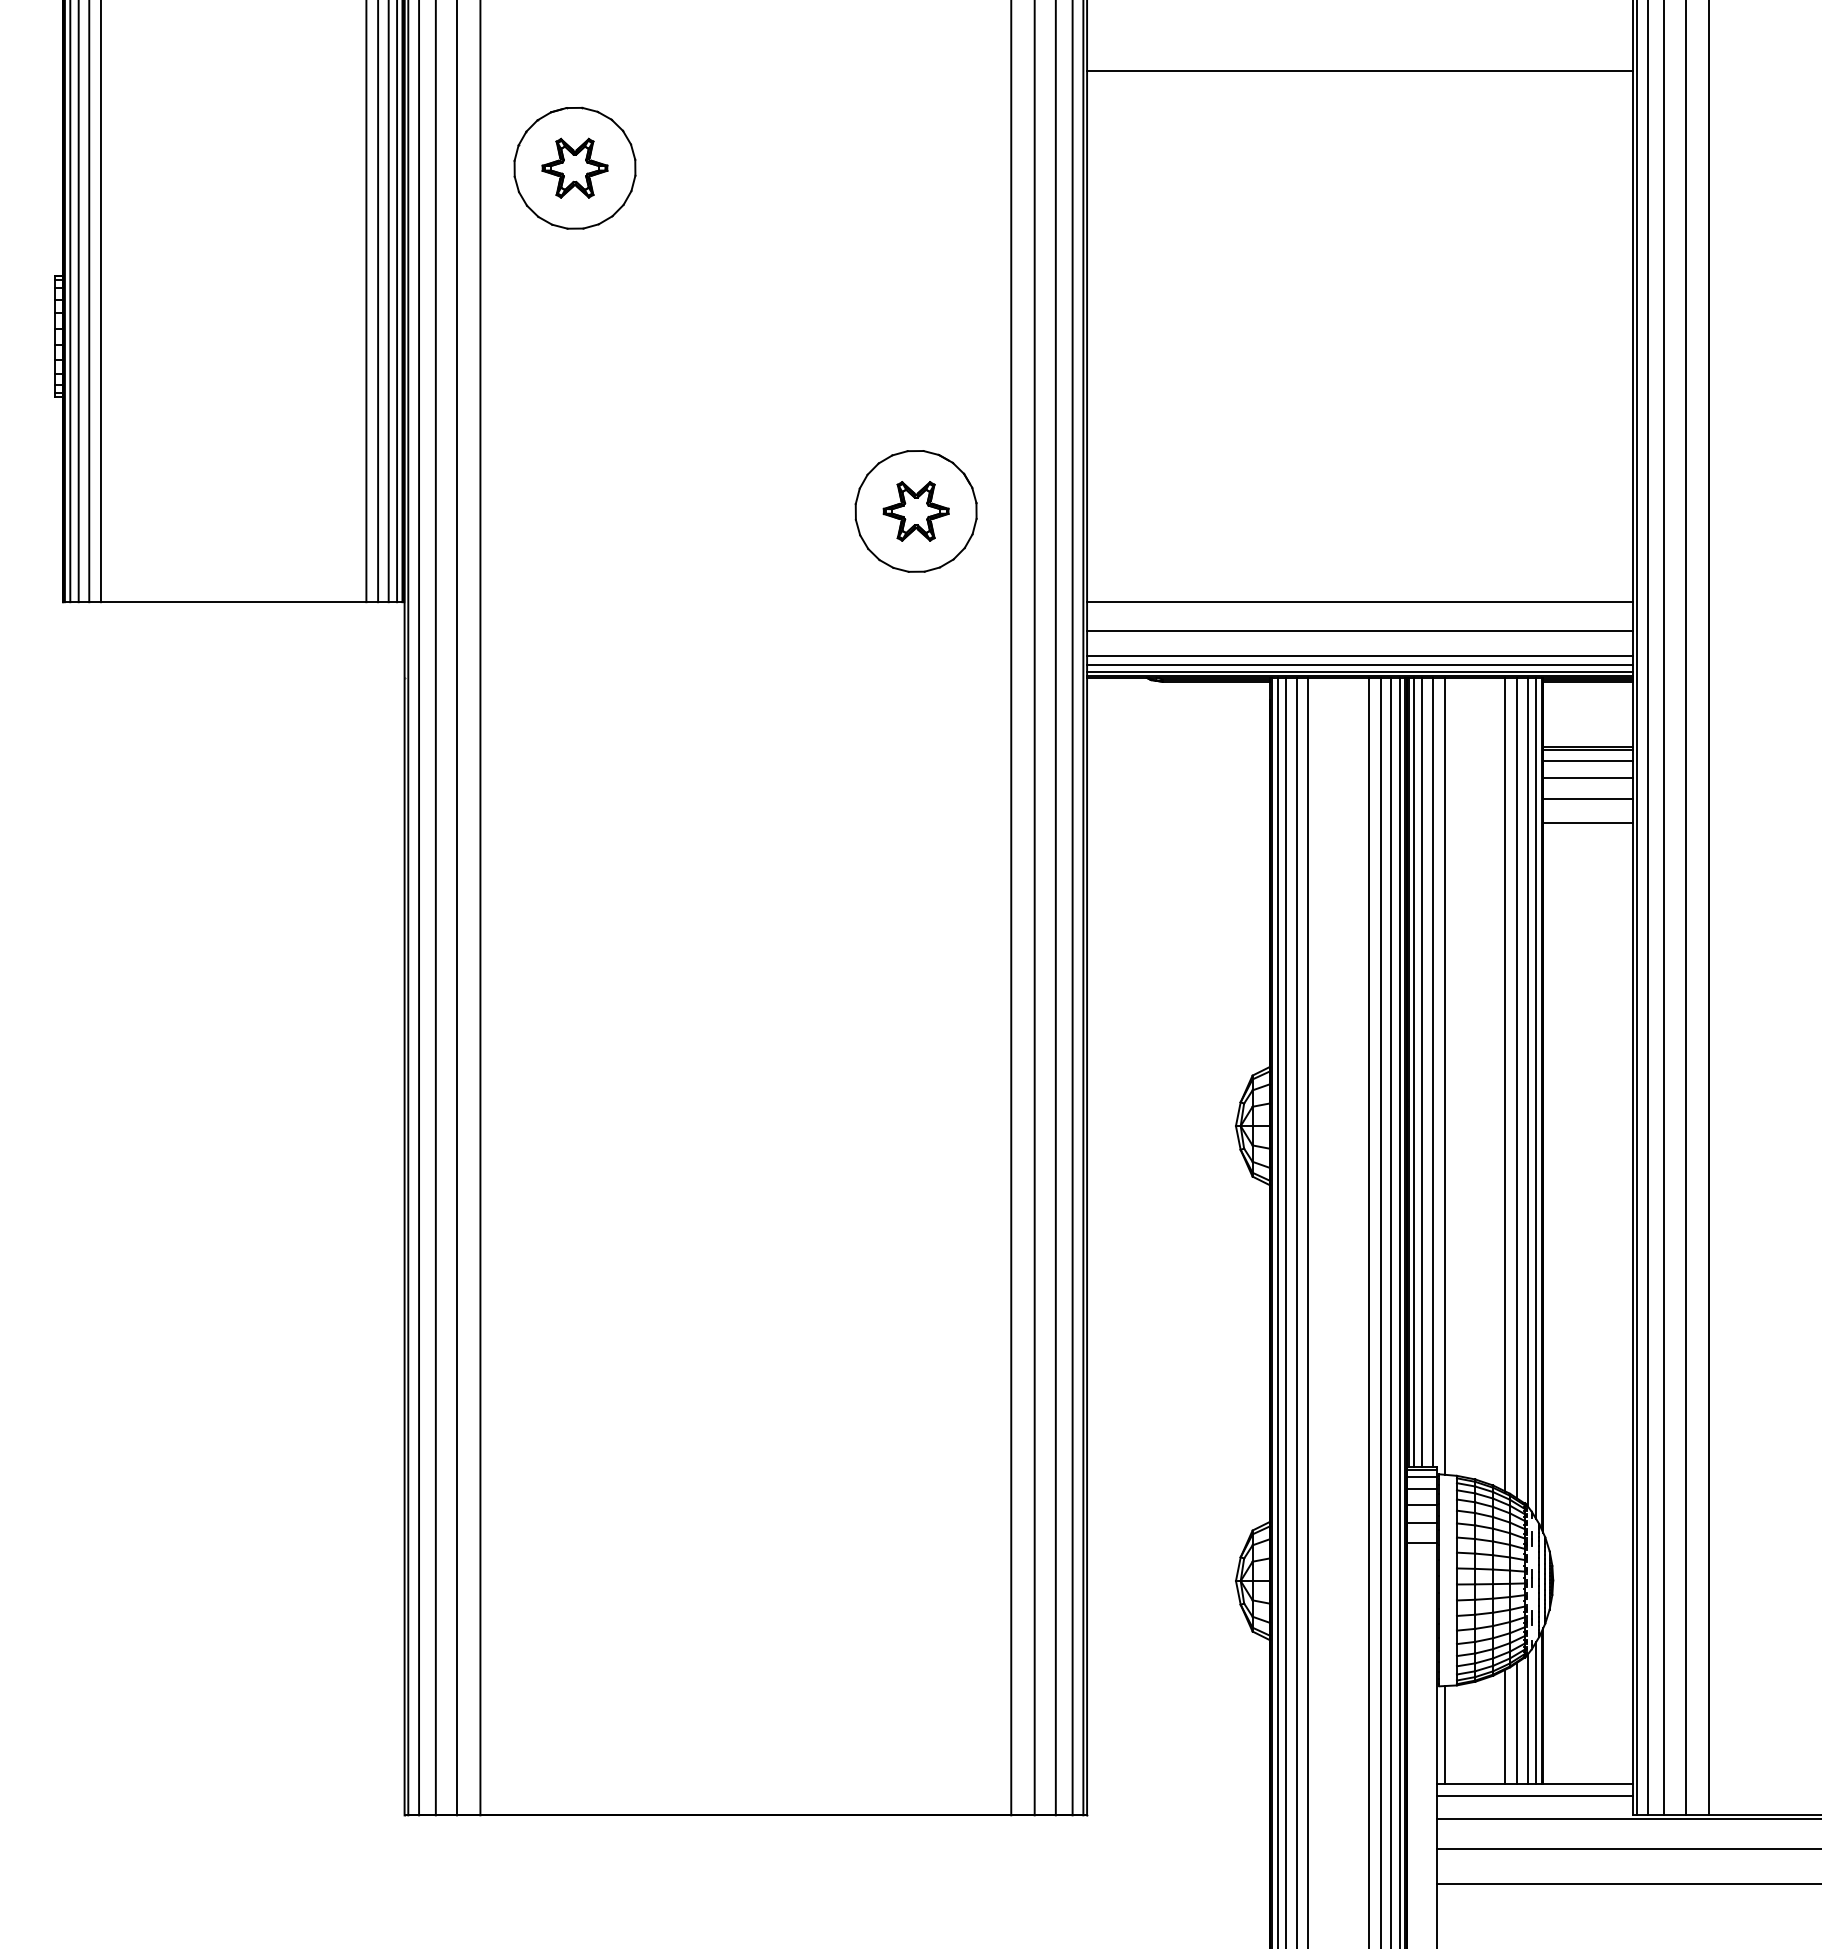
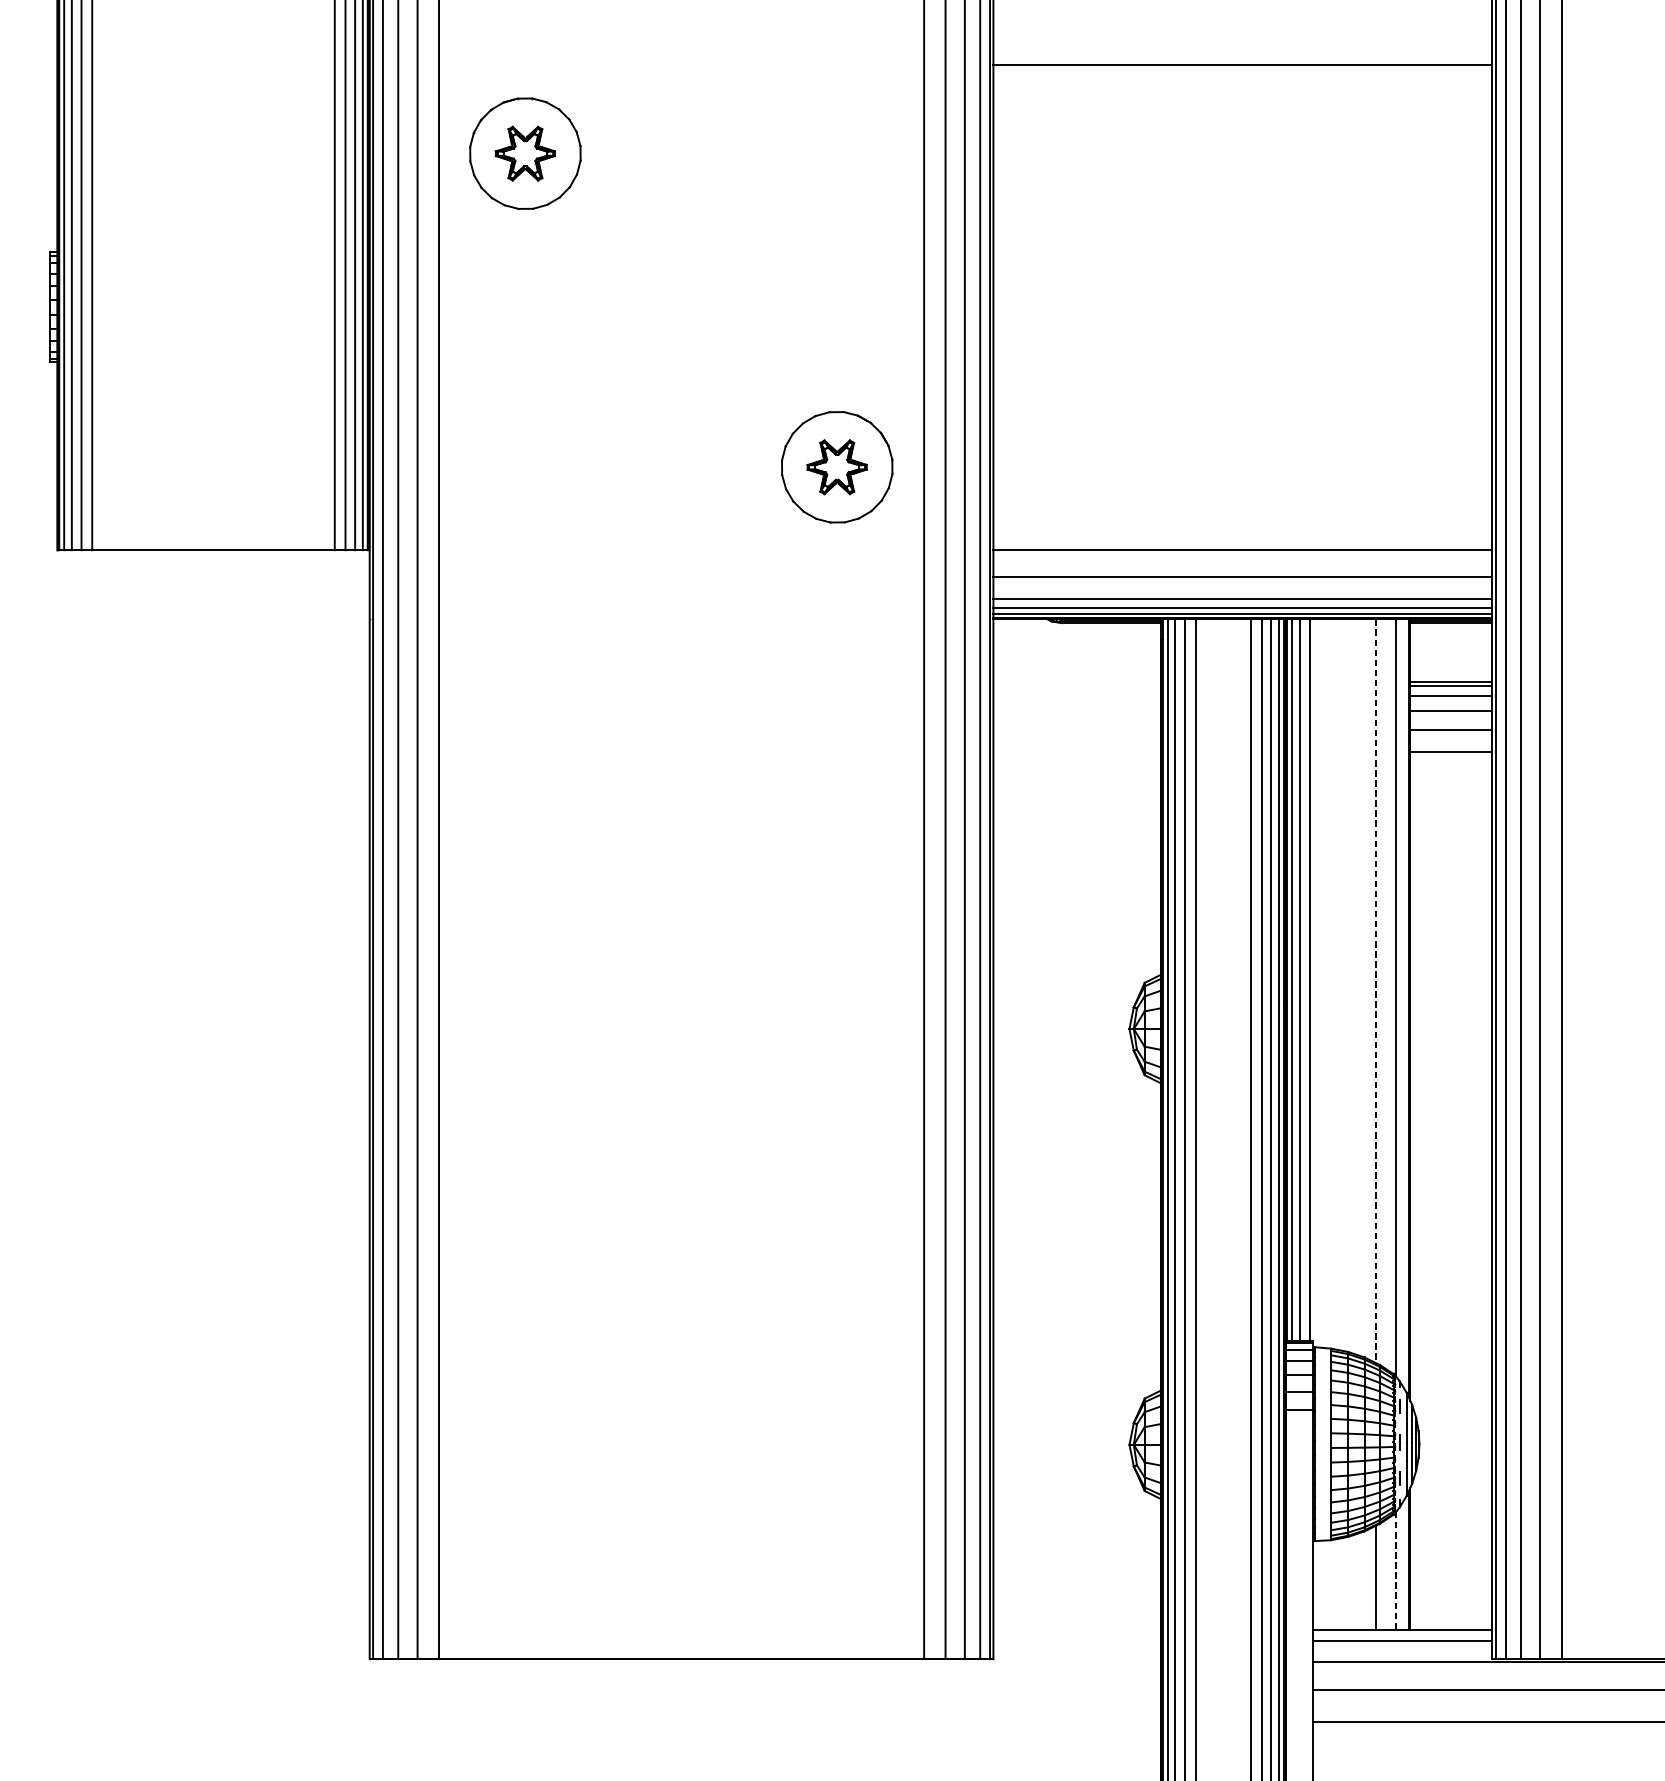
line: (1444, 1075) -> (1320, 982), removed
line: (1505, 1084) -> (1375, 991), solid -> dashed
line: (1517, 1087) -> (1386, 993), removed
line: (1536, 1097) -> (1404, 1002), removed
line: (1536, 1713) -> (1404, 1565), removed
line: (1527, 1719) -> (1395, 1571), solid -> dashed
line: (1517, 1723) -> (1386, 1575), removed
line: (1444, 1735) -> (1320, 1585), removed

